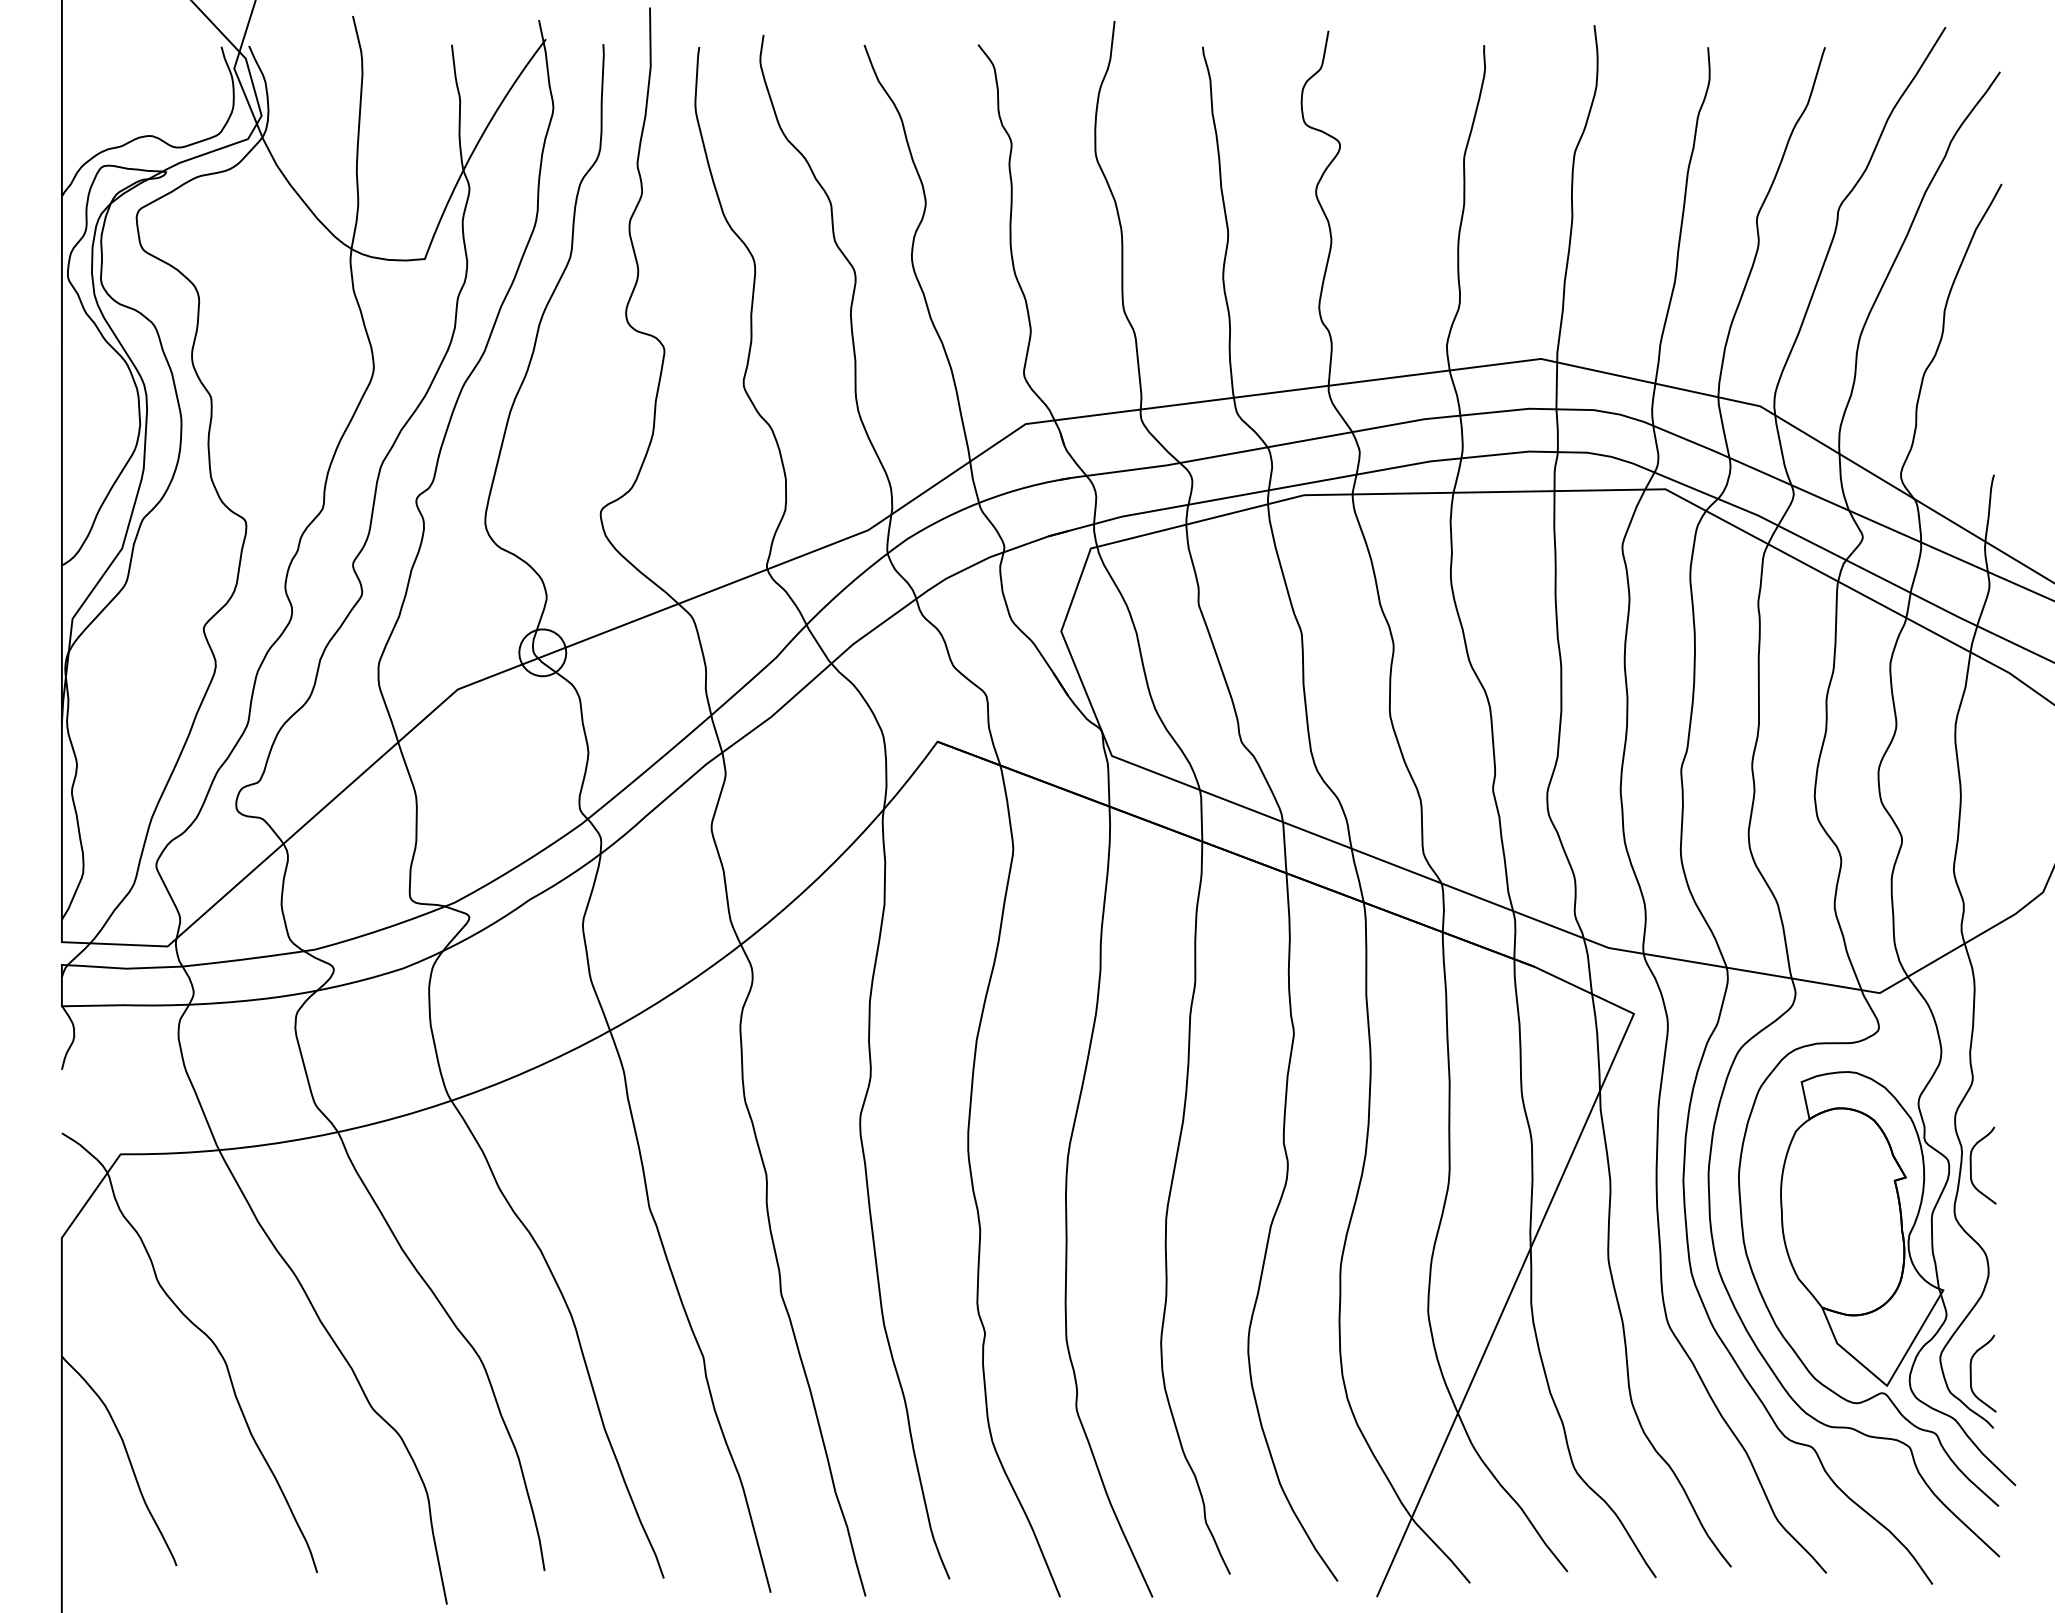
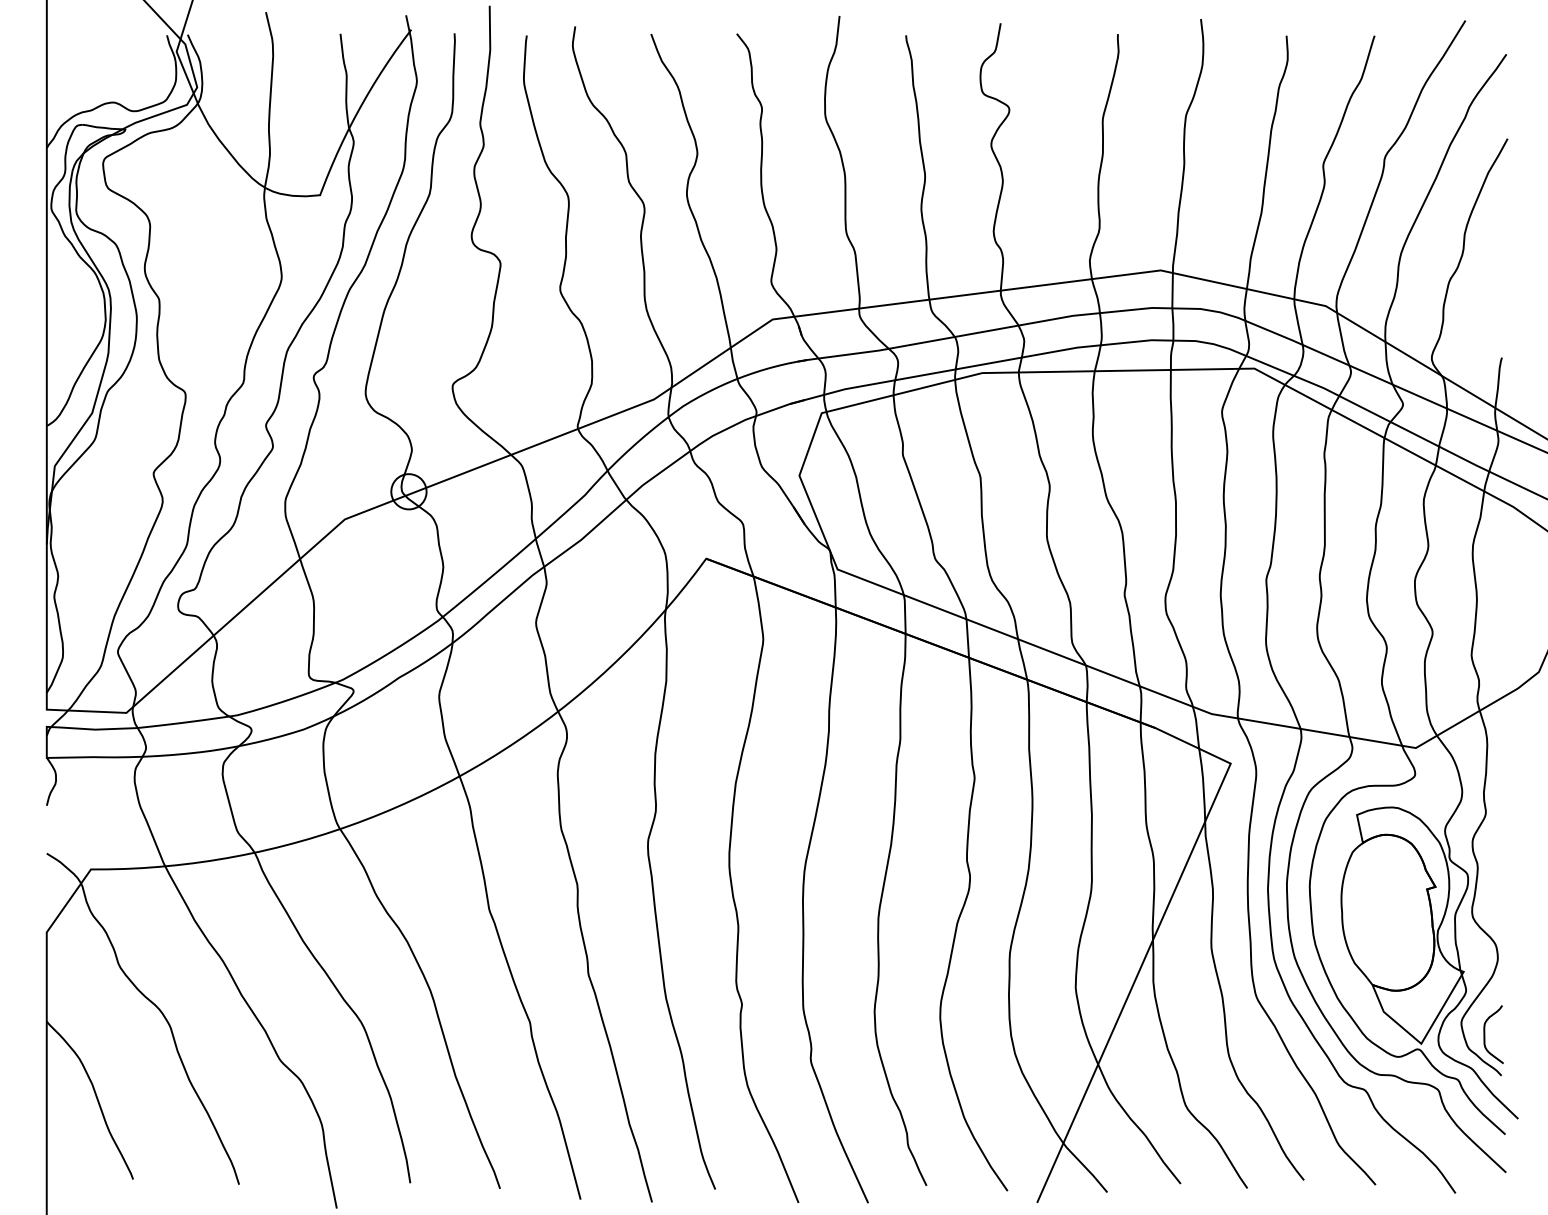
curve: (1971, 1165) -> (1484, 877), removed

